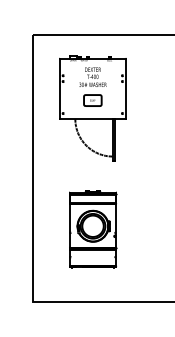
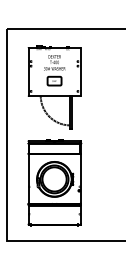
part: (93, 229) -> (55, 183), size x1.43

